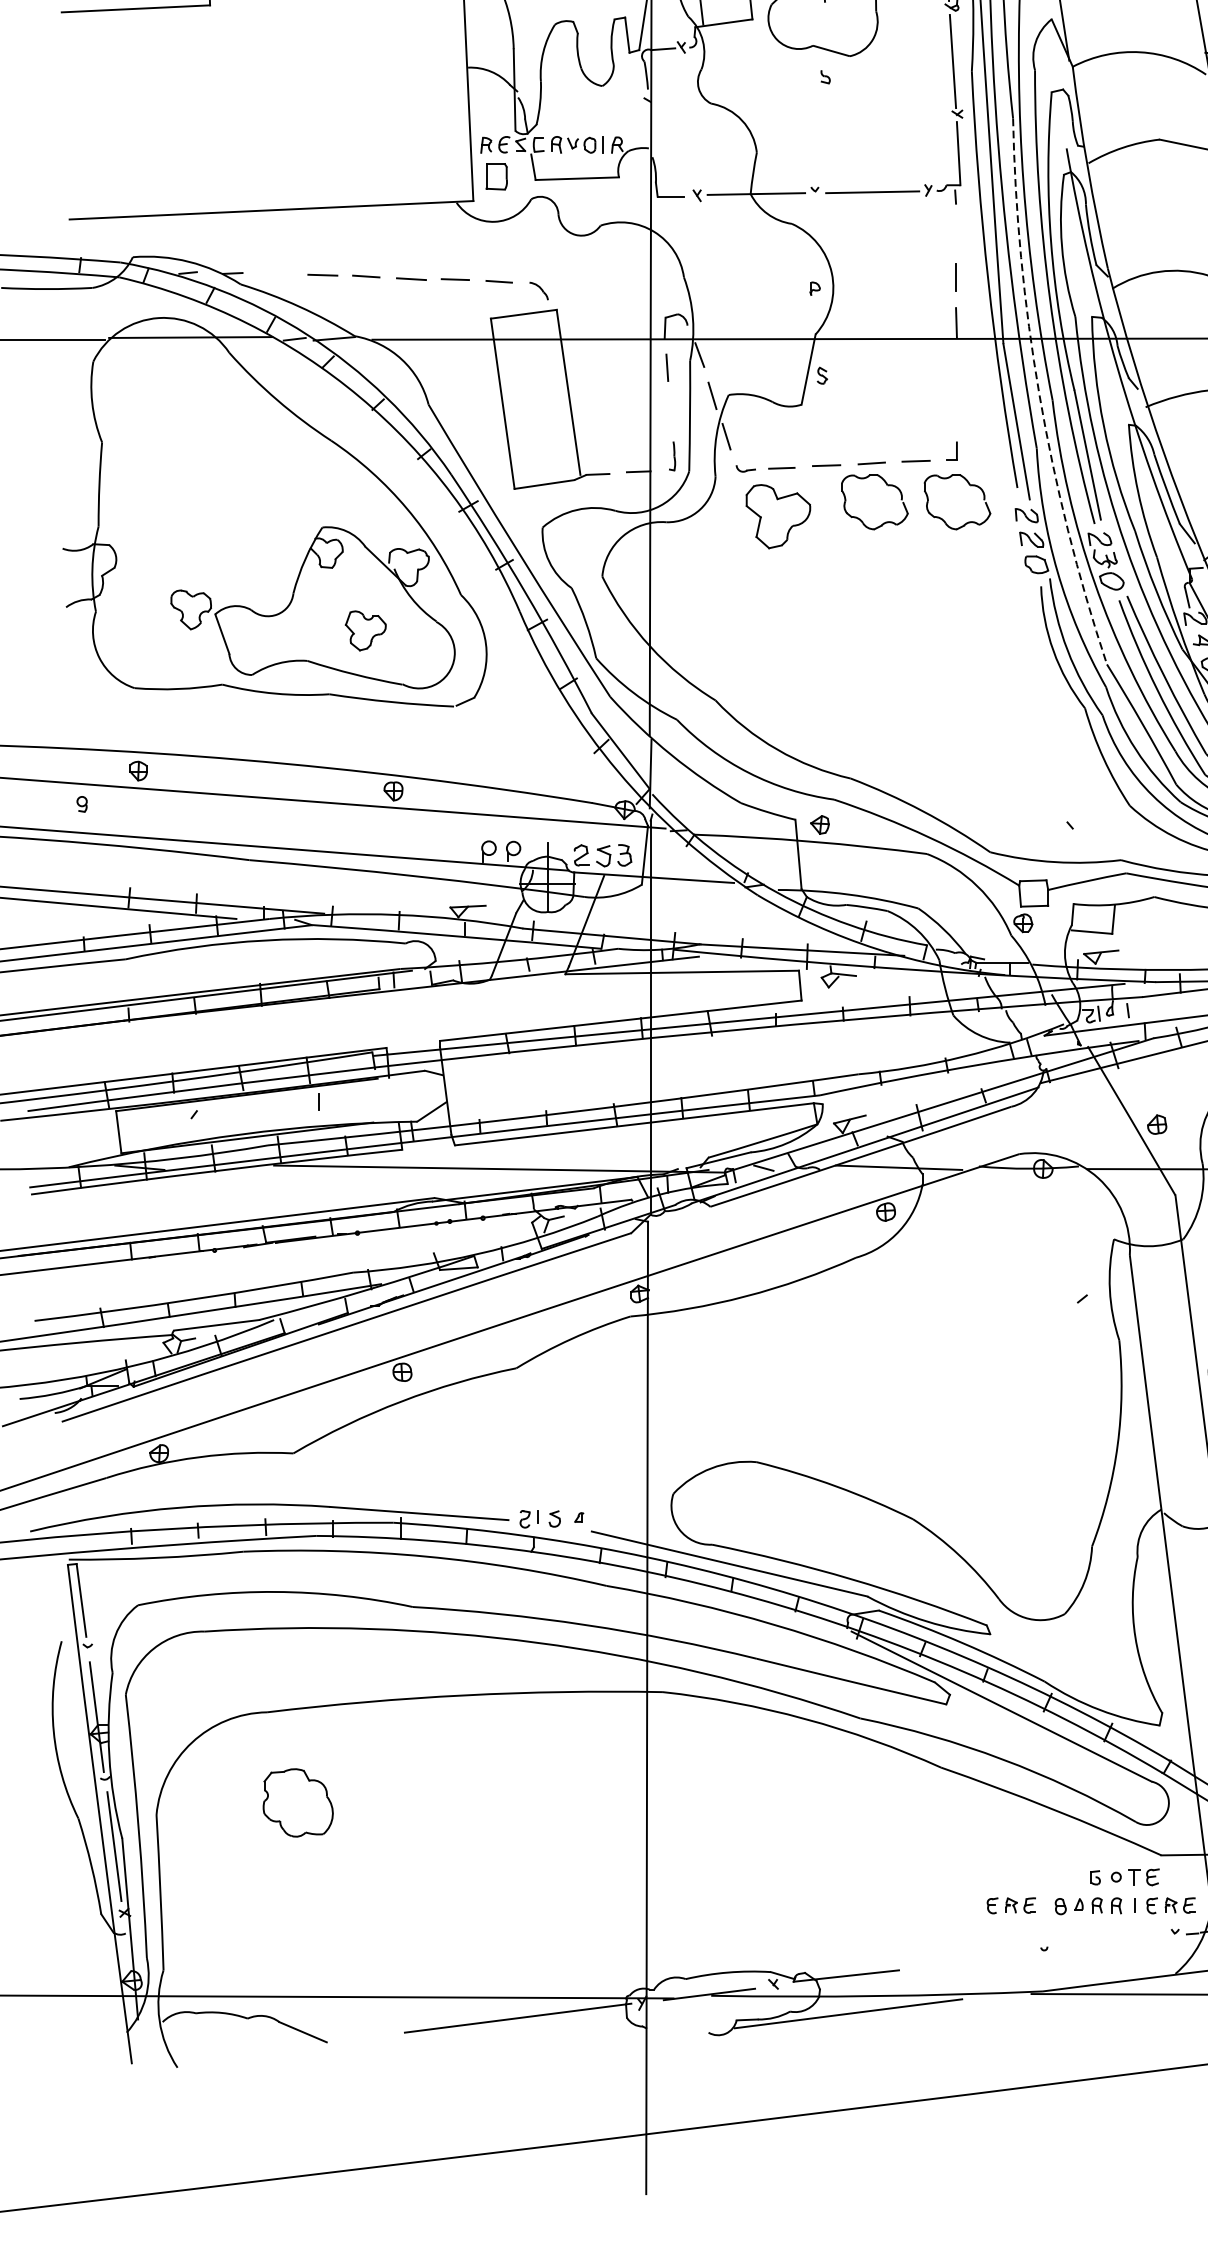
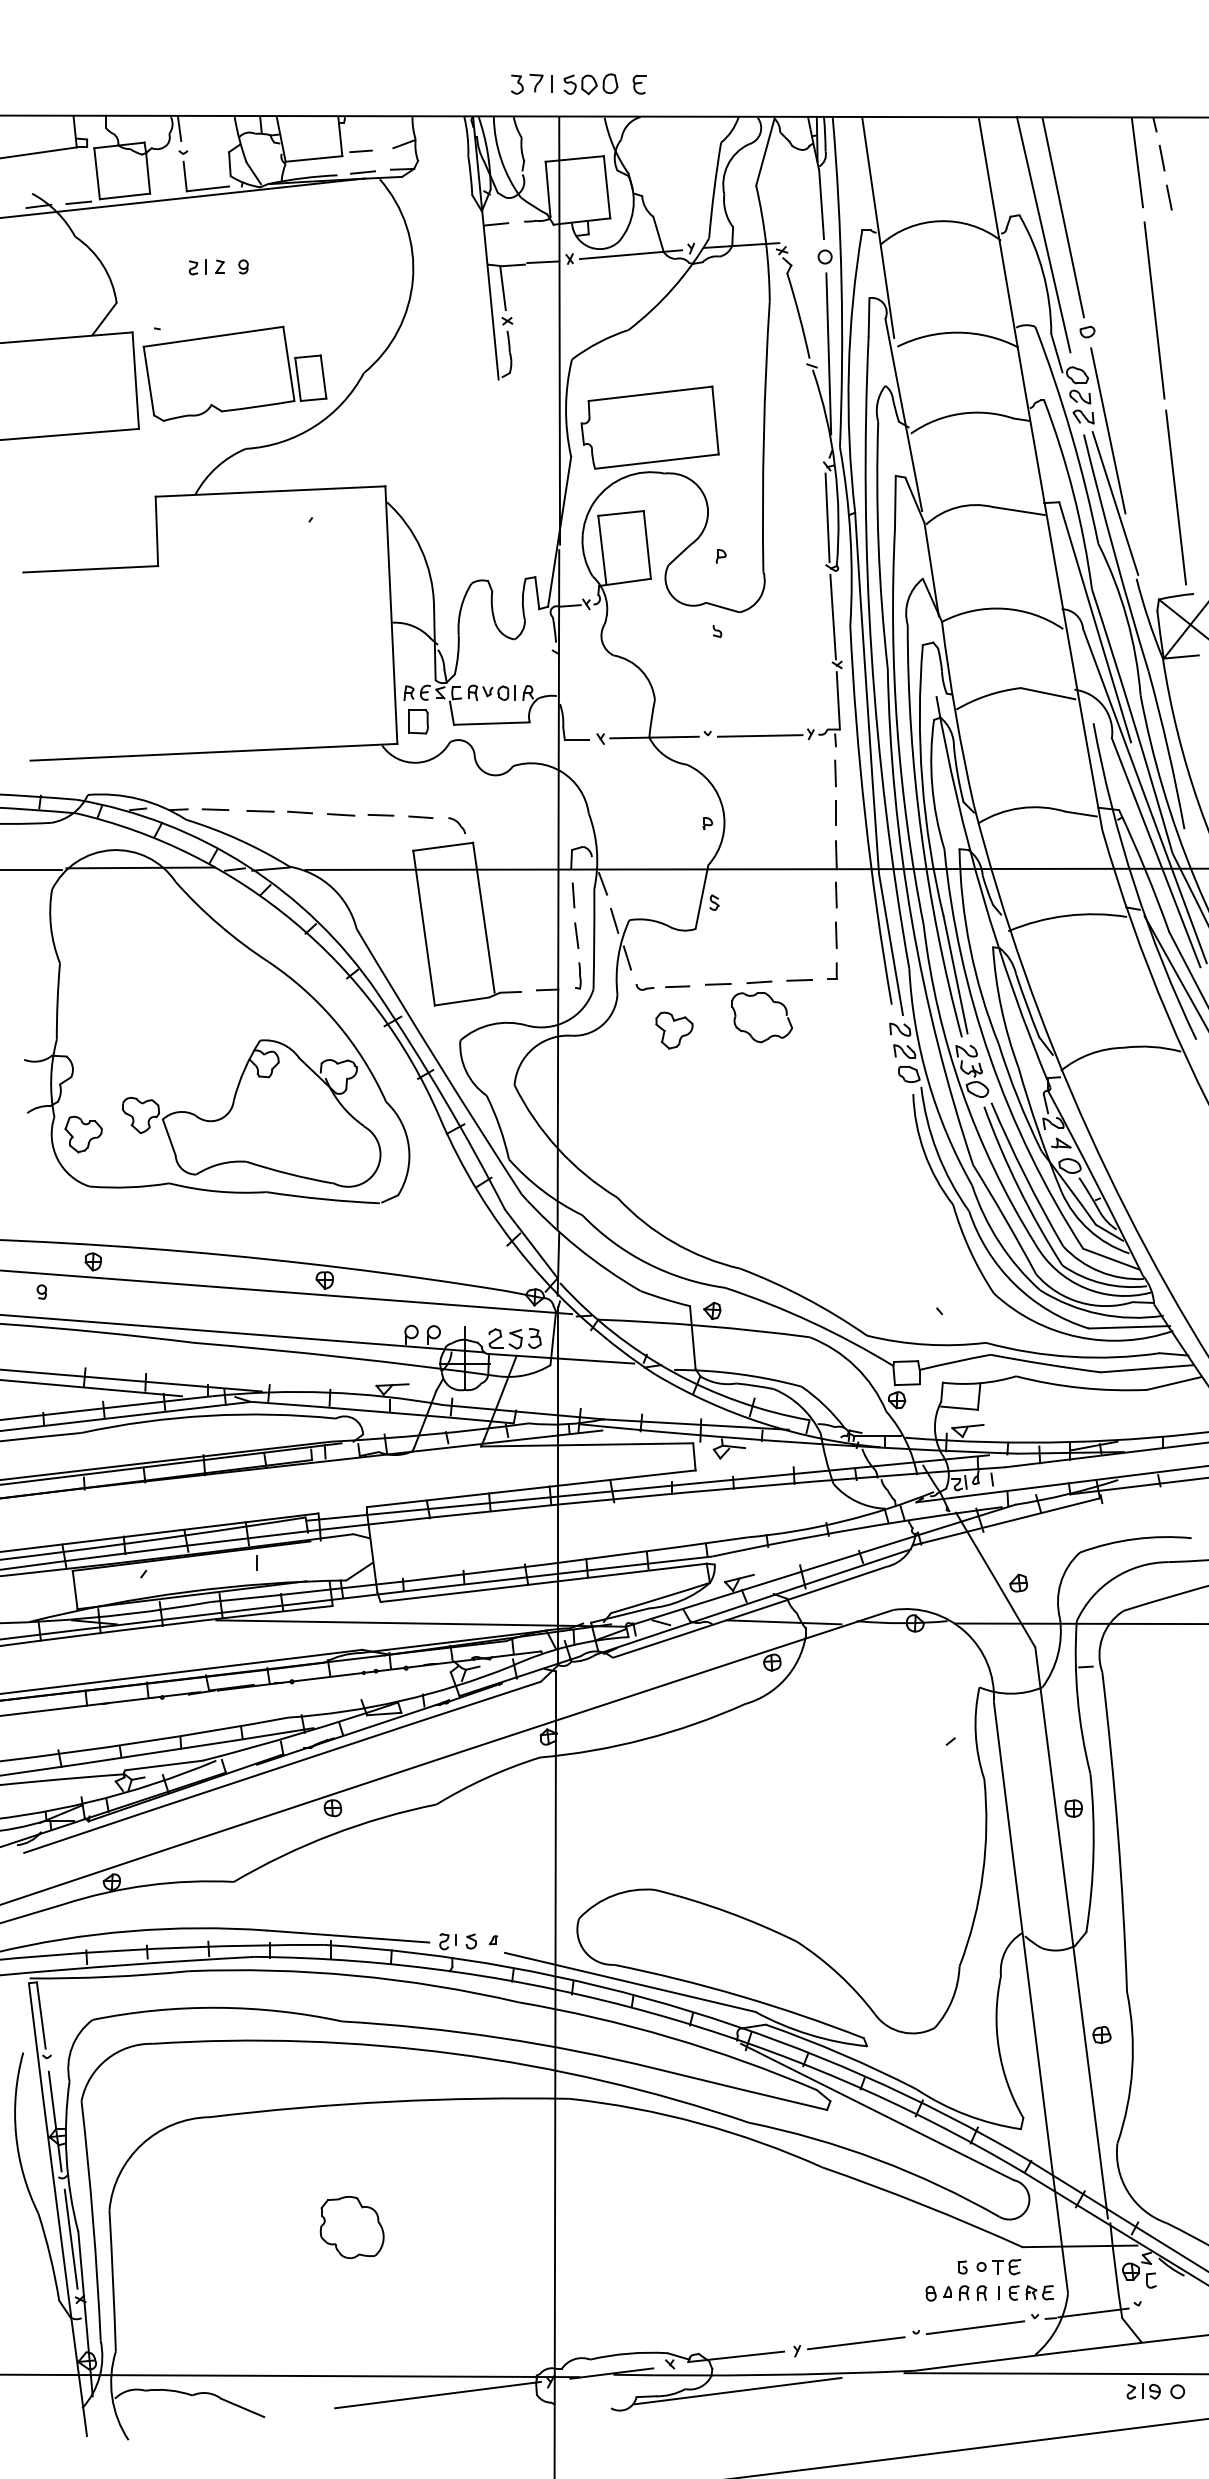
line: (955, 233) -> (835, 773), added
line: (273, 273) -> (215, 809), added
line: (955, 366) -> (835, 894), added
arc: (1039, 395) -> (911, 920), dashed -> solid
line: (670, 411) -> (576, 935), added
line: (955, 411) -> (835, 935), added
part: (968, 485) -> (847, 1002), removed
part: (778, 516) -> (674, 1030), size x0.62
part: (365, 630) -> (83, 1134), moved
part: (297, 1802) -> (351, 2227), moved
part: (1010, 1905) -> (885, 2292), removed
line: (1109, 1943) -> (975, 2327), added
part: (970, 1964) -> (849, 2346), added

